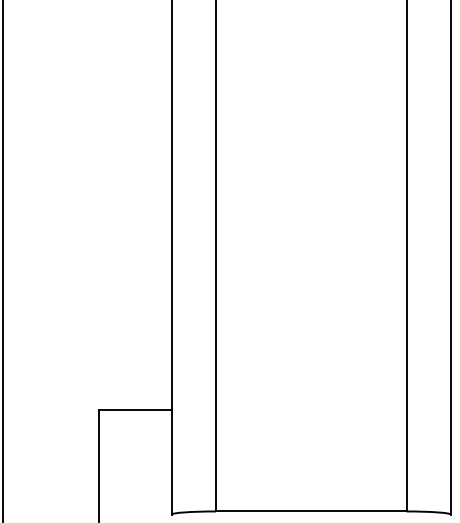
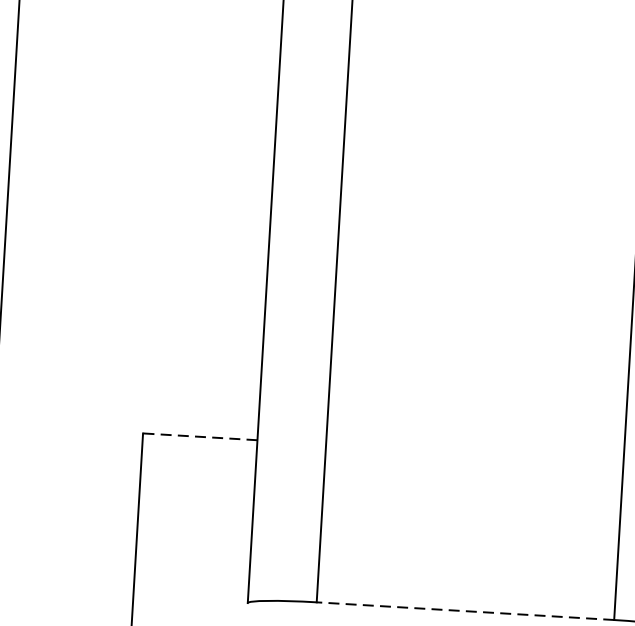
line: (135, 410) -> (200, 437), solid -> dashed
line: (310, 511) -> (464, 611), solid -> dashed

